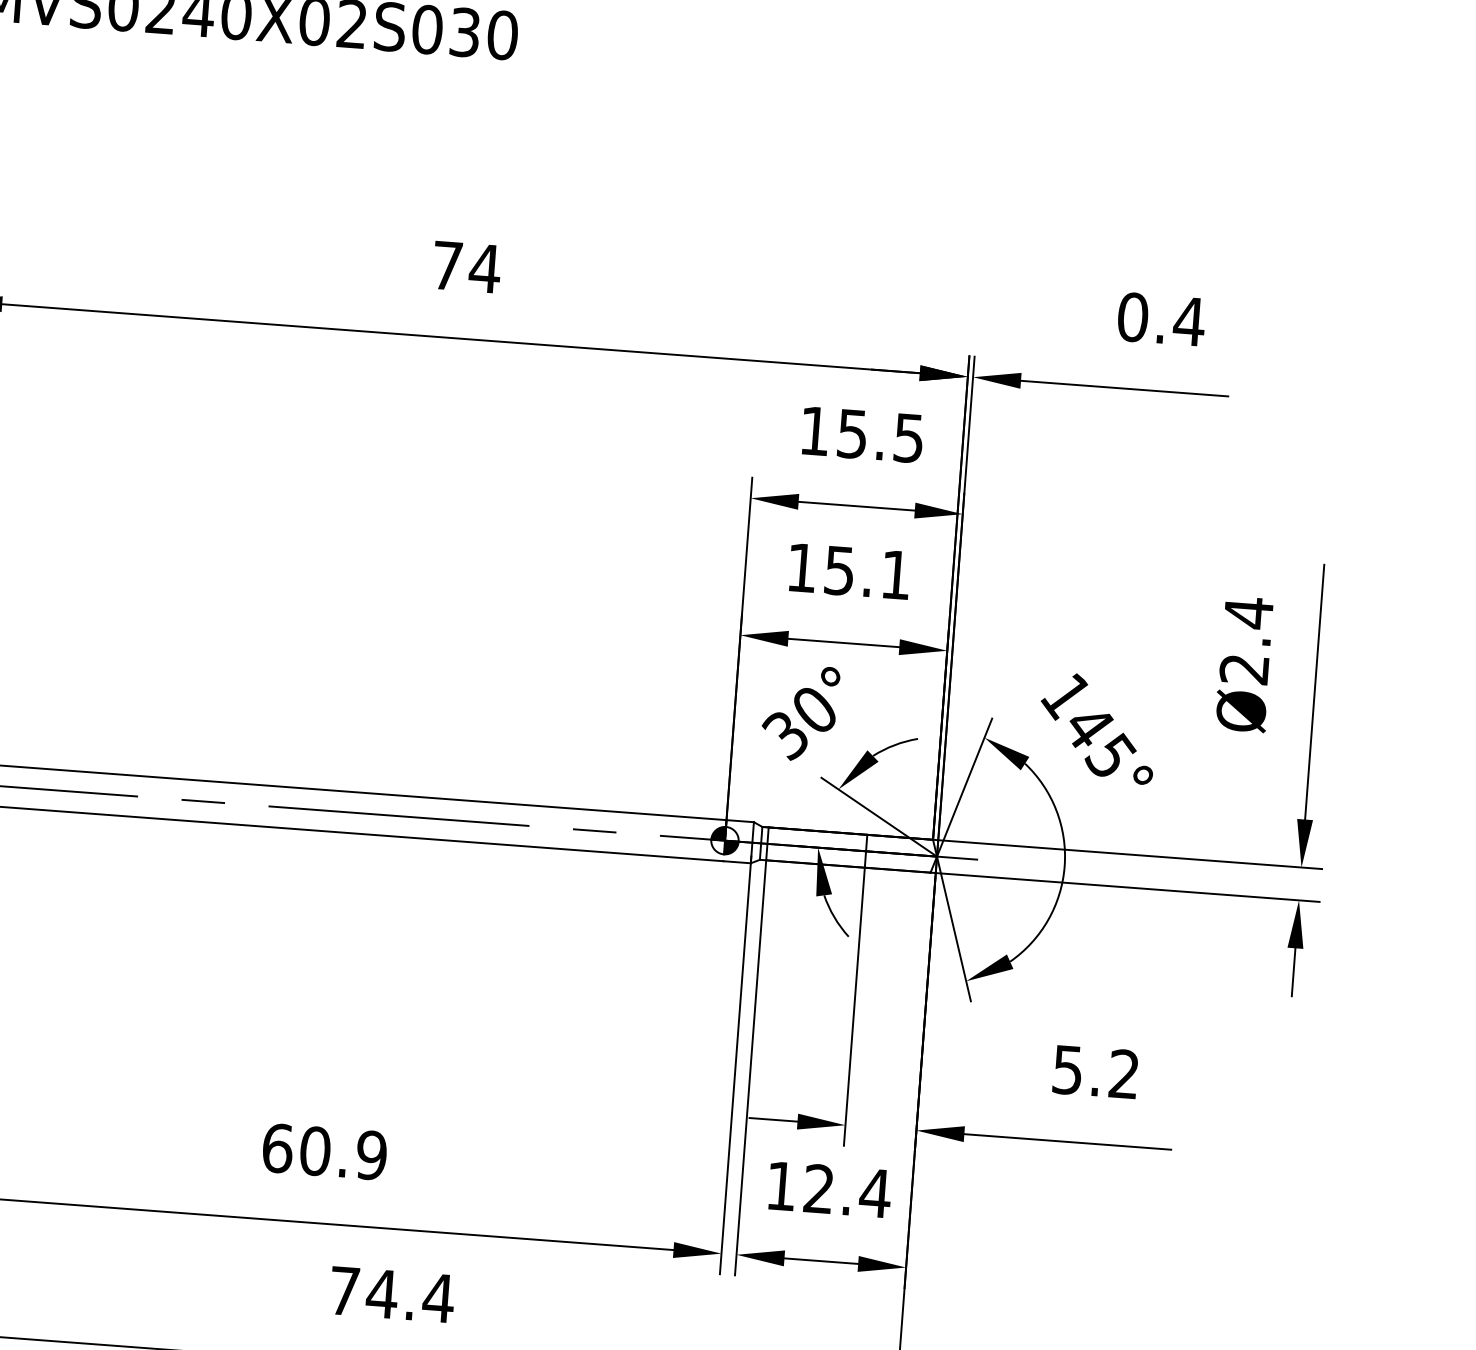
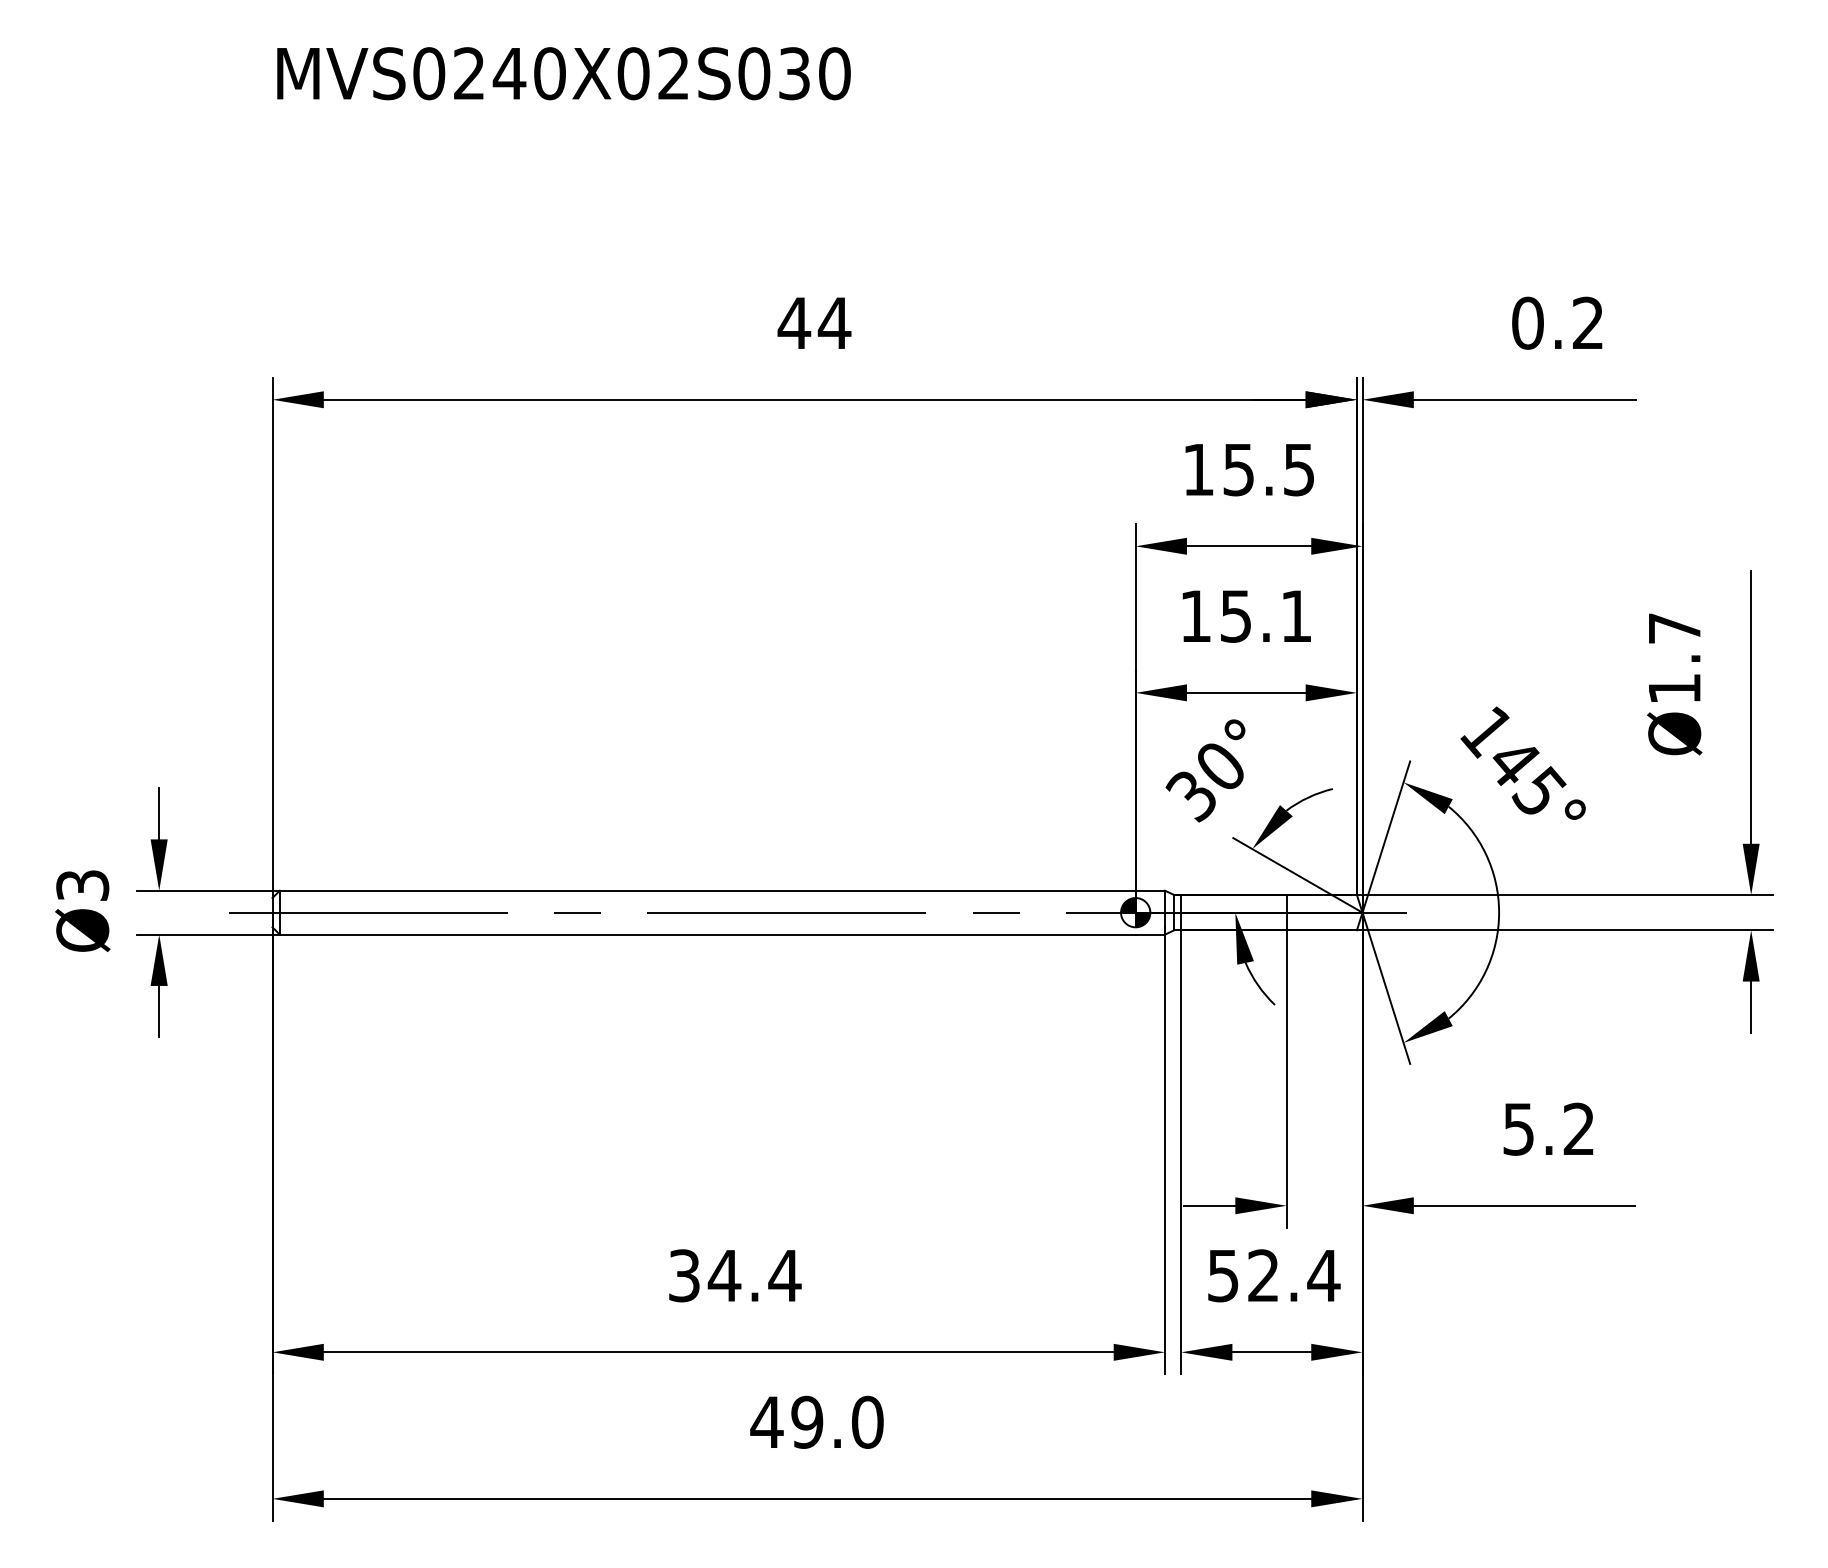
text: (447, 265) -> (794, 322), 74 -> 44
text: (1188, 320) -> (1587, 322), 0.4 -> 0.2
text: (1246, 640) -> (1674, 657), Ø2.4 -> Ø1.7
text: (324, 1151) -> (734, 1275), 60.9 -> 34.4
text: (781, 1186) -> (1223, 1276), 12.4 -> 52.4
text: (391, 1293) -> (817, 1421), 74.4 -> 49.0

